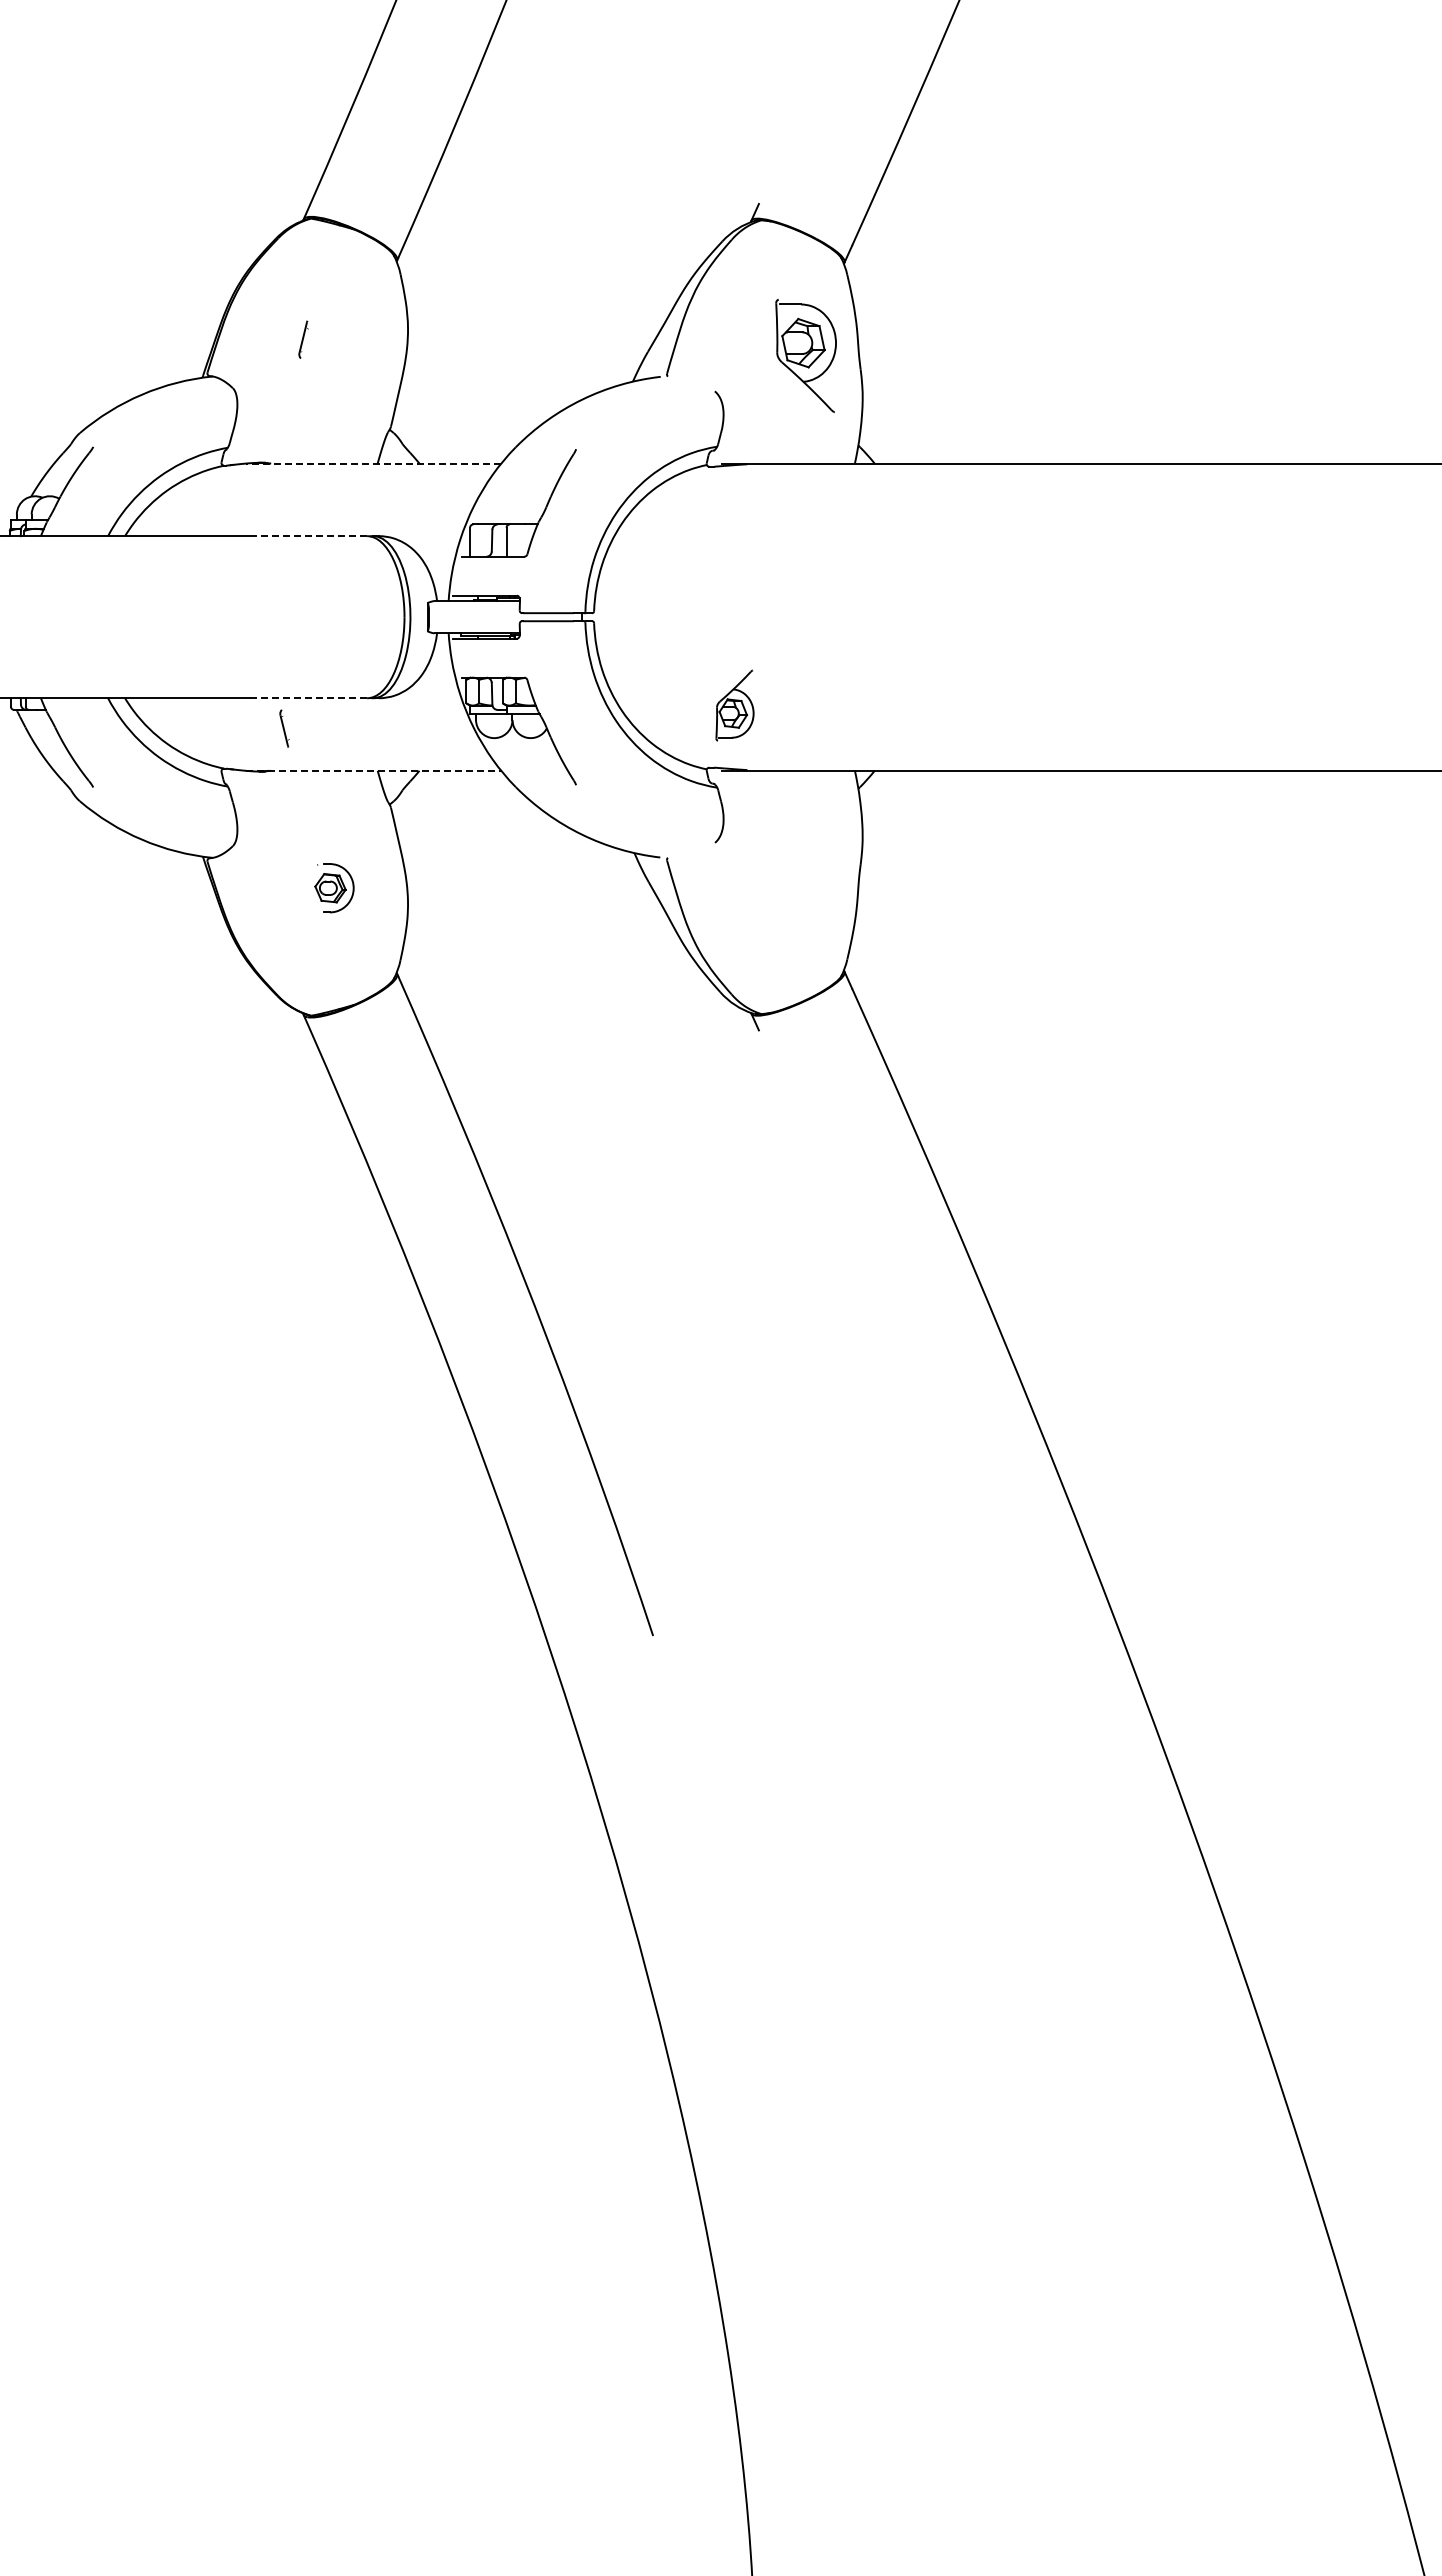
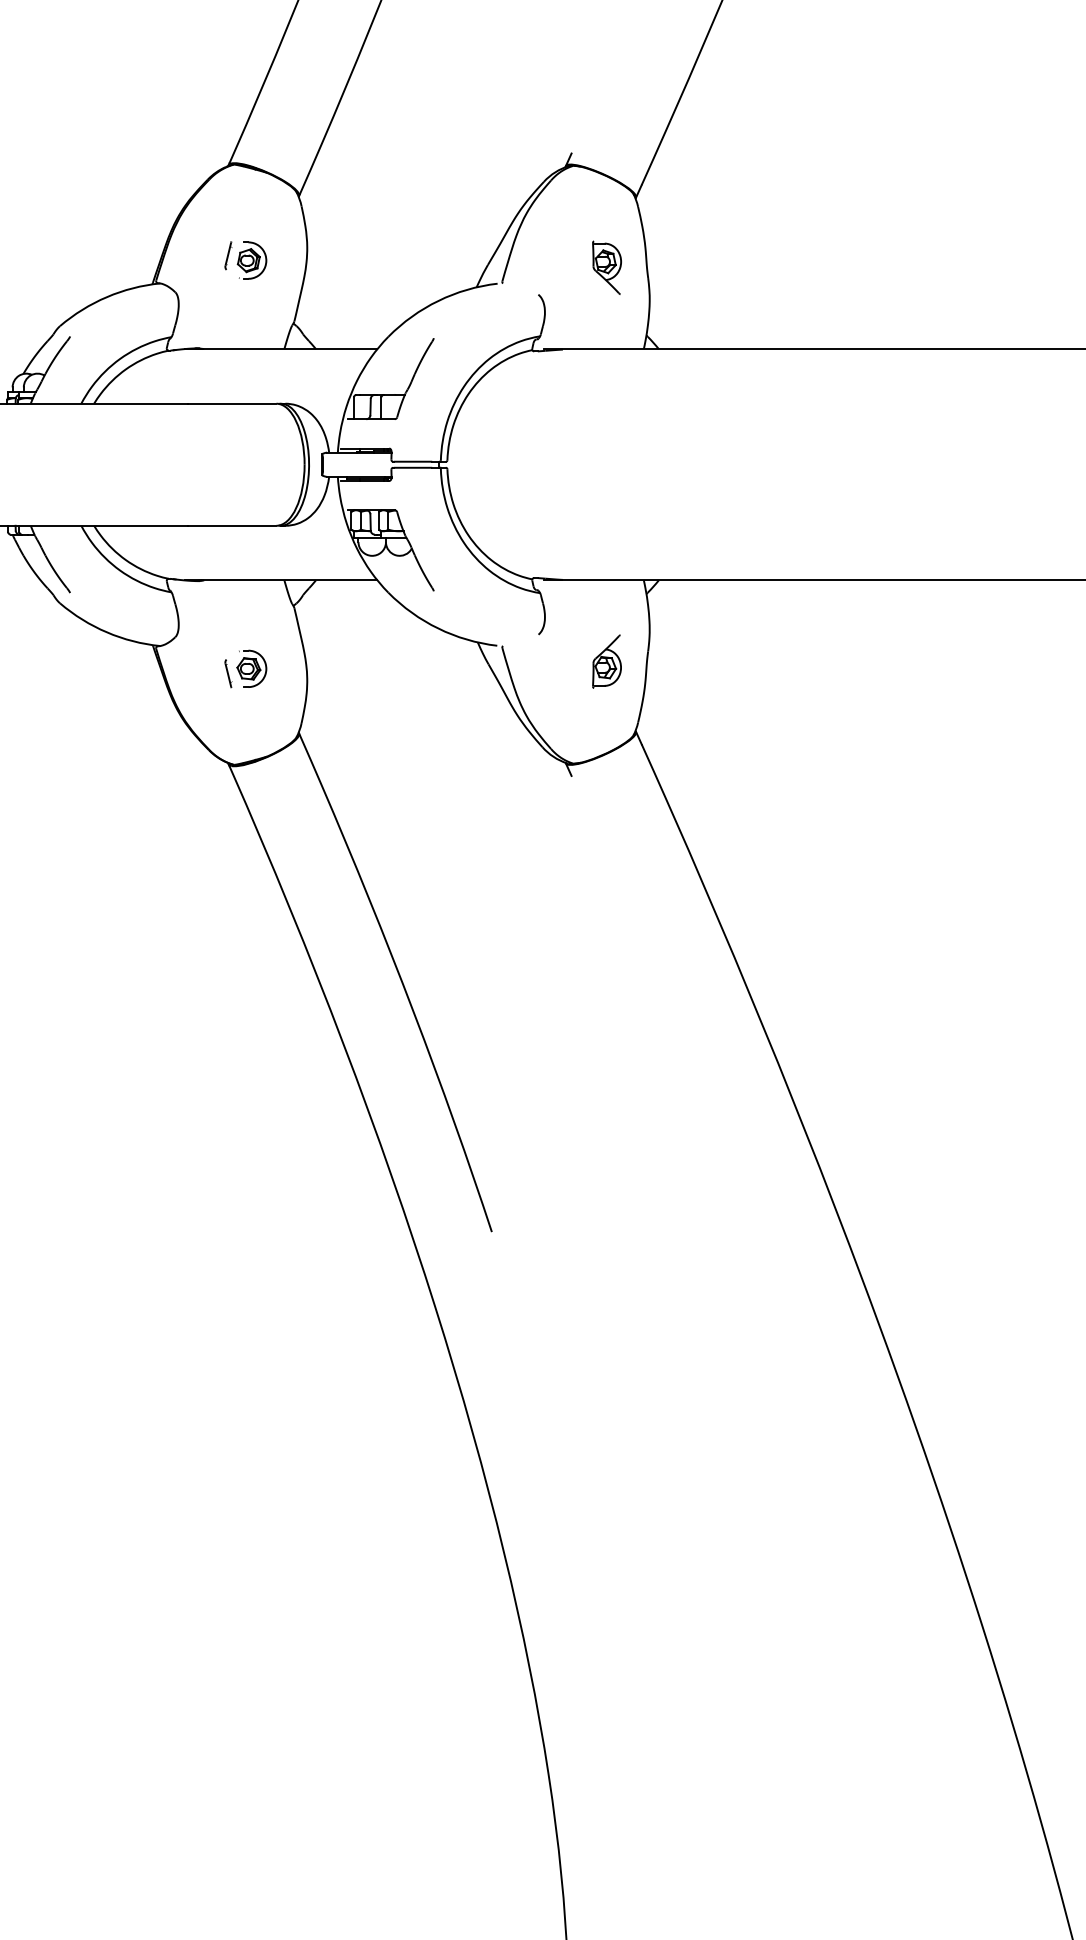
part: (334, 346) -> (251, 260), added
part: (805, 355) -> (606, 267), size x0.62
line: (373, 463) -> (281, 348), dashed -> solid
line: (309, 536) -> (233, 403), dashed -> solid
line: (309, 698) -> (233, 525), dashed -> solid
part: (734, 705) -> (606, 661), moved
part: (284, 728) -> (228, 673), moved
line: (373, 770) -> (281, 580), dashed -> solid

